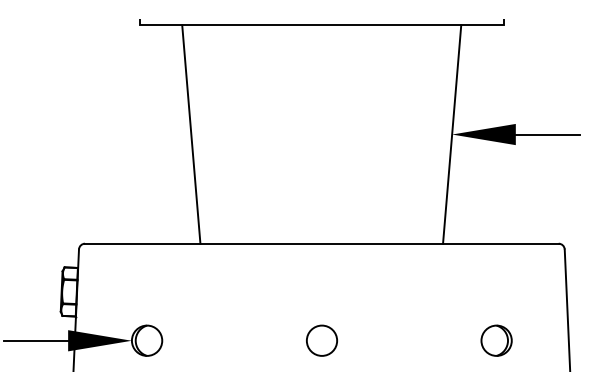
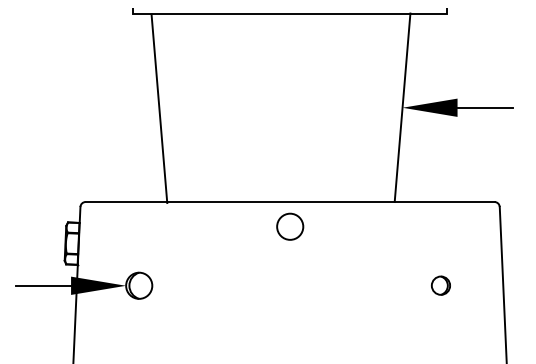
line: (191, 134) -> (159, 108), moved
circle: (322, 340) -> (290, 226), moved
part: (496, 340) -> (440, 285), size x0.7

